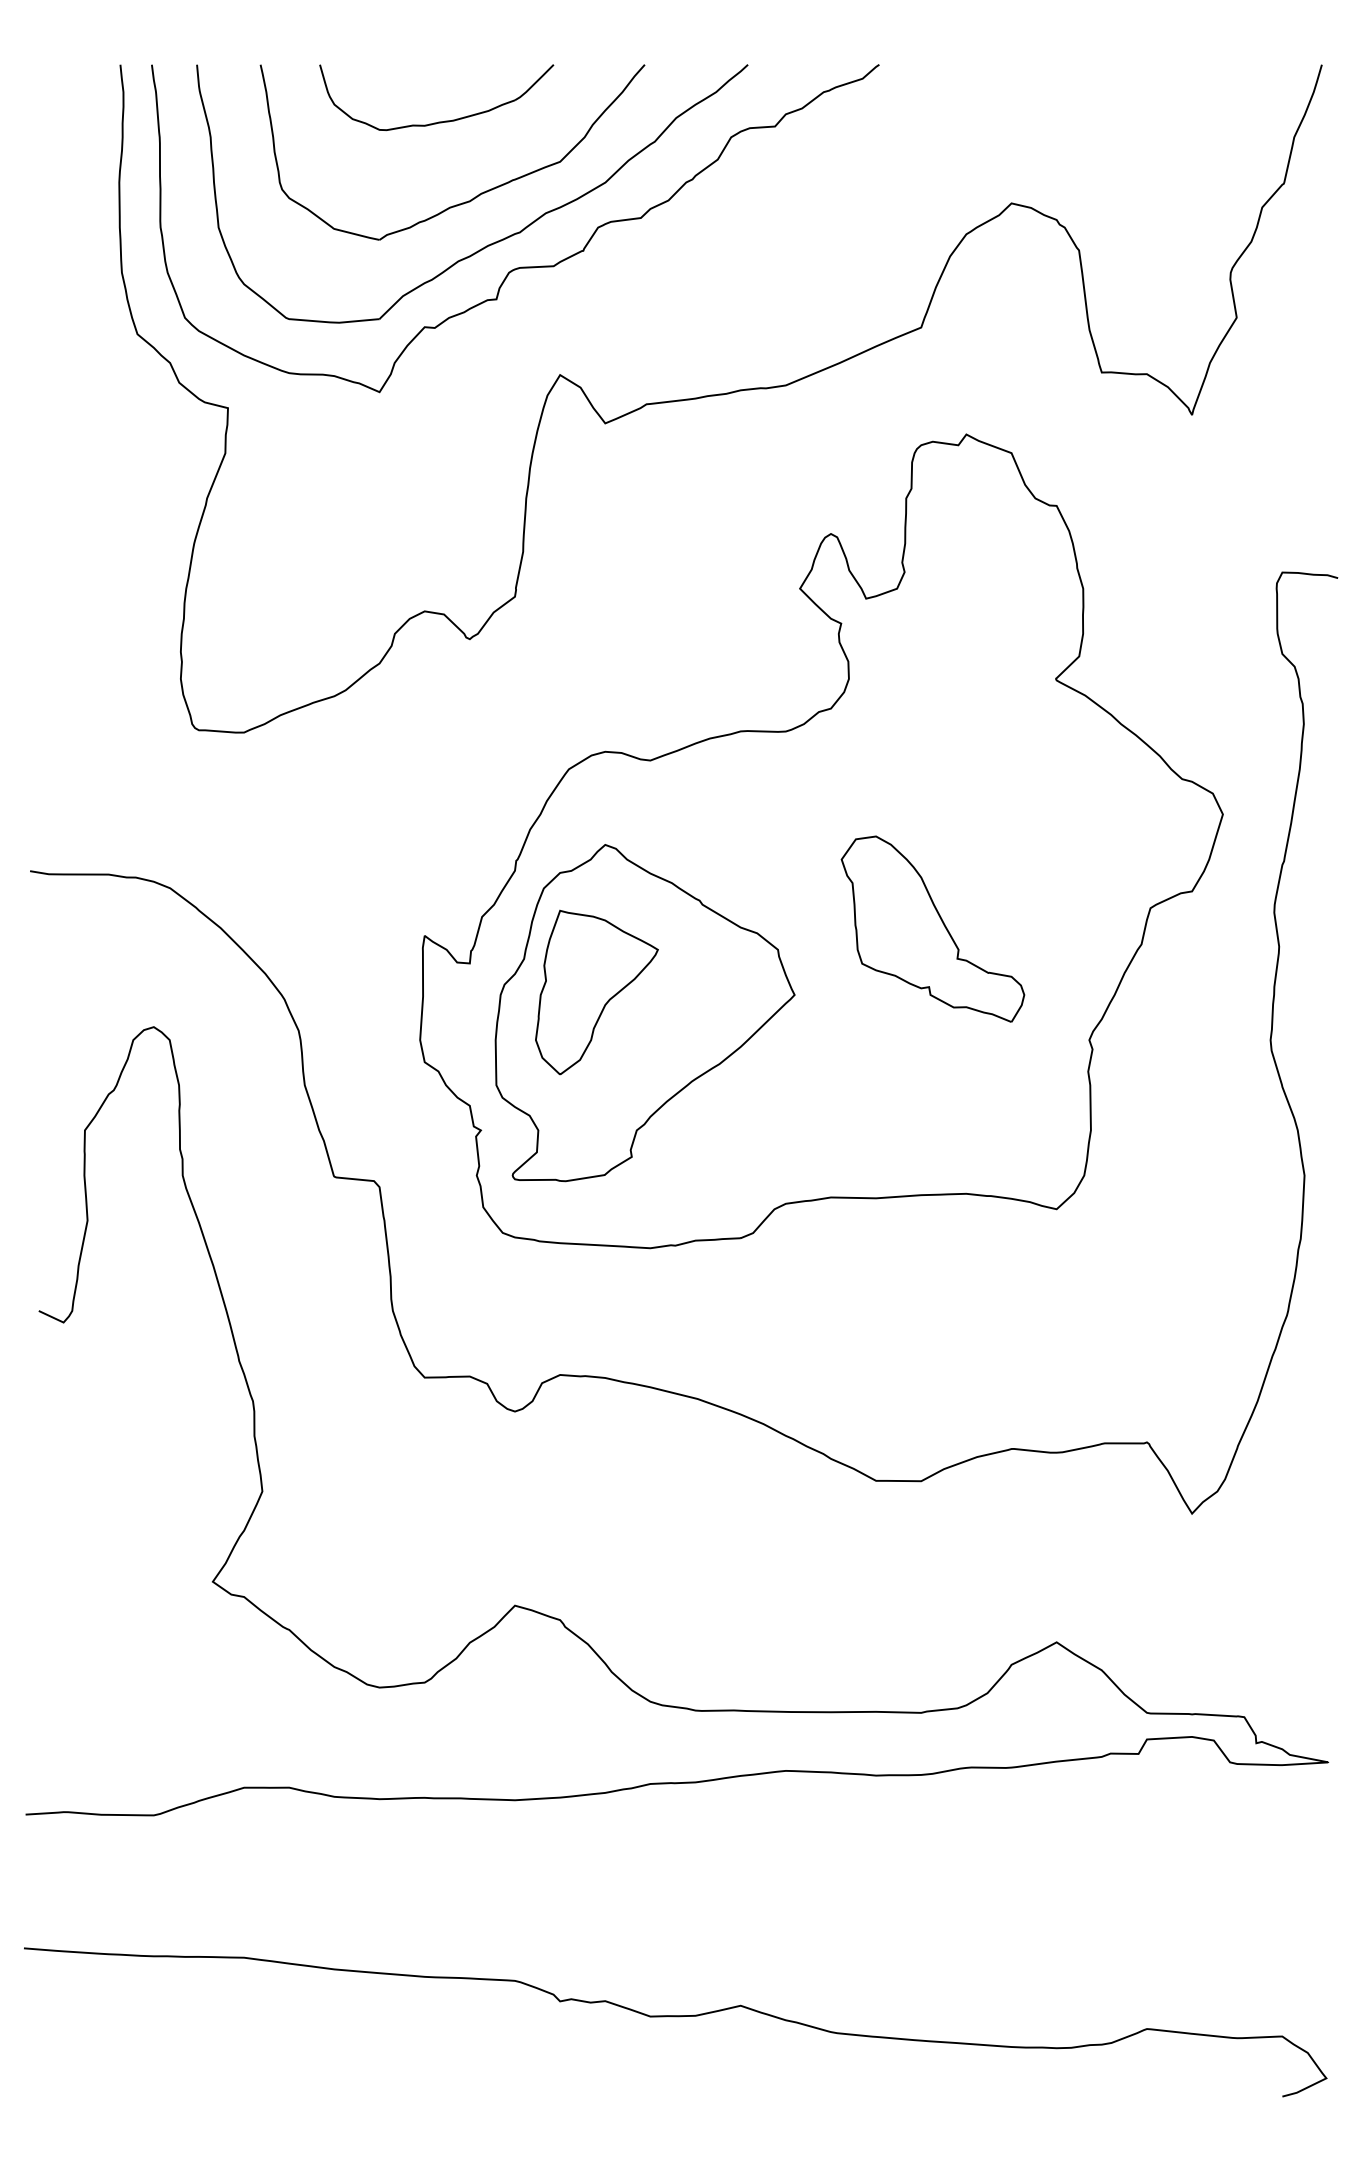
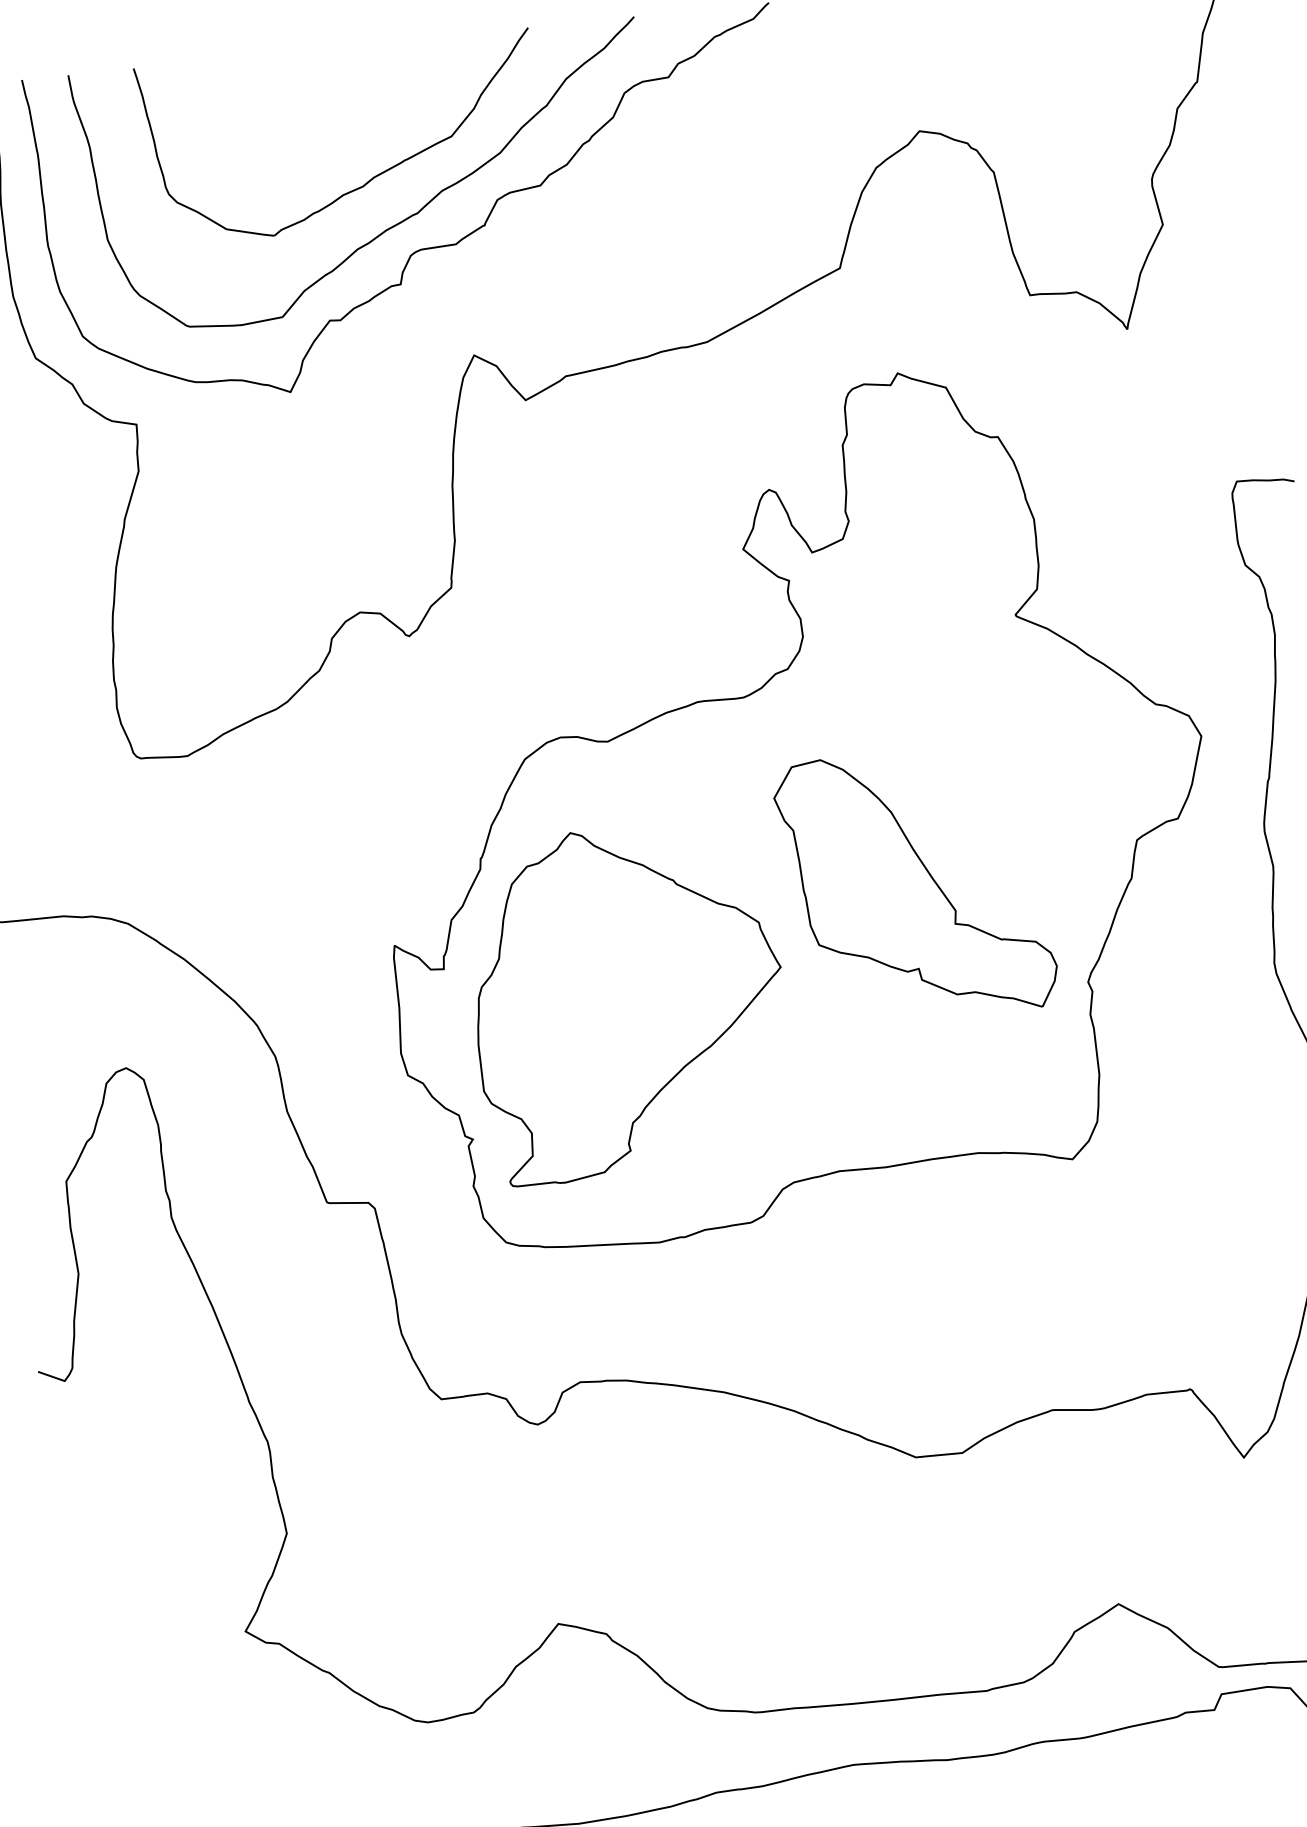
part: (438, 121) -> (322, 107), removed
part: (932, 928) -> (915, 884), size x1.4
part: (596, 992) -> (576, 985), removed

